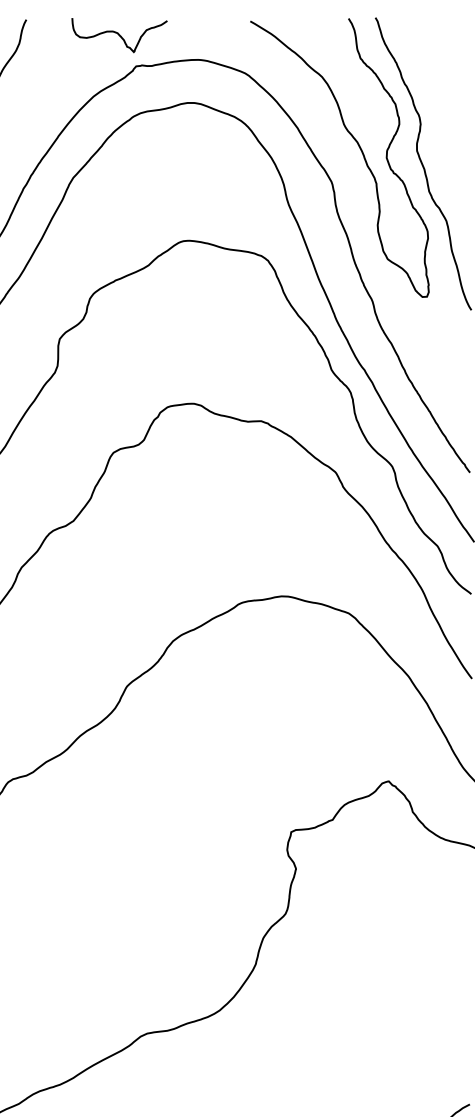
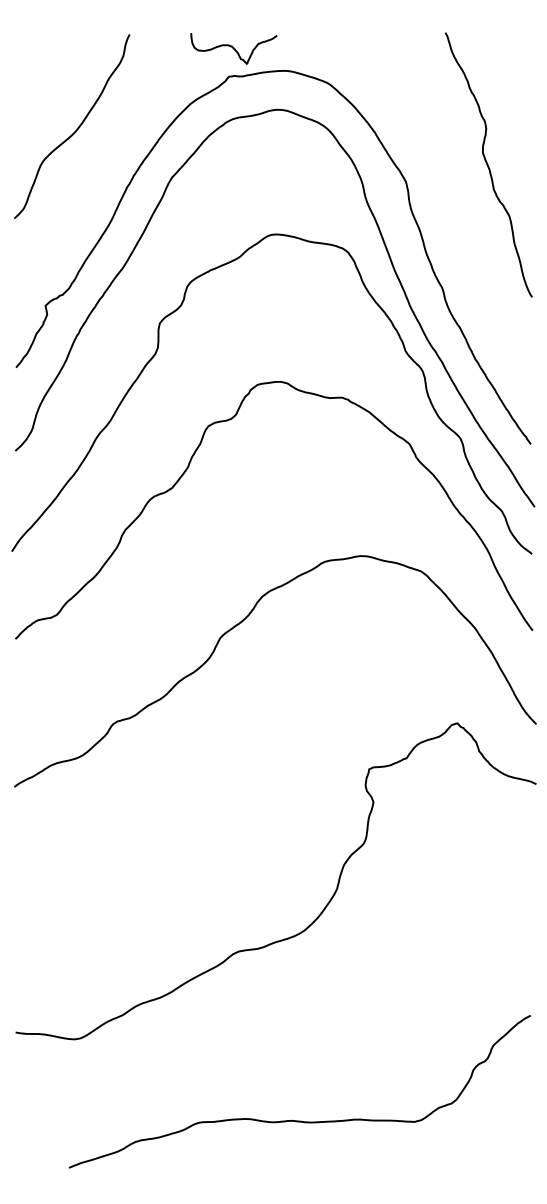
curve: (119, 35) -> (233, 48), moved
curve: (359, 147) -> (430, 150), removed

